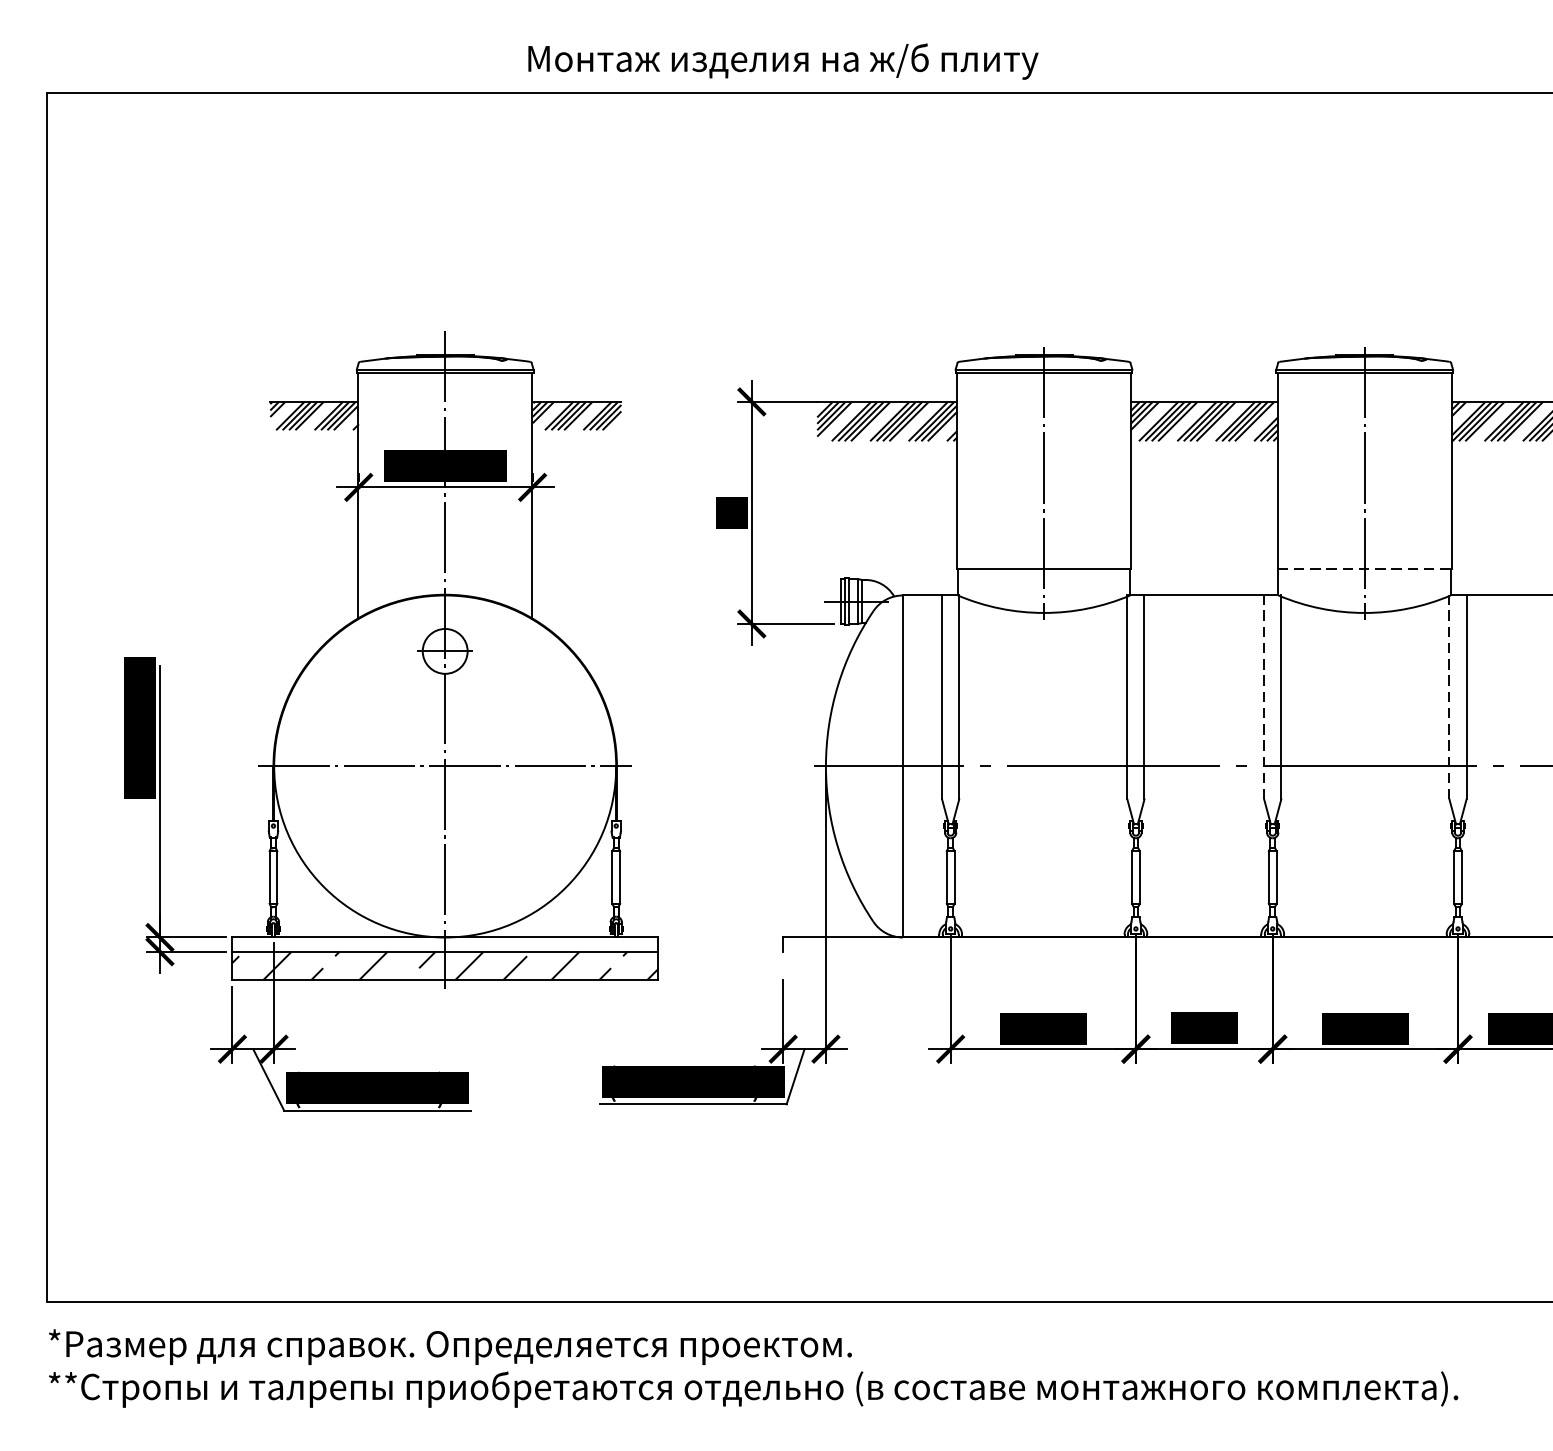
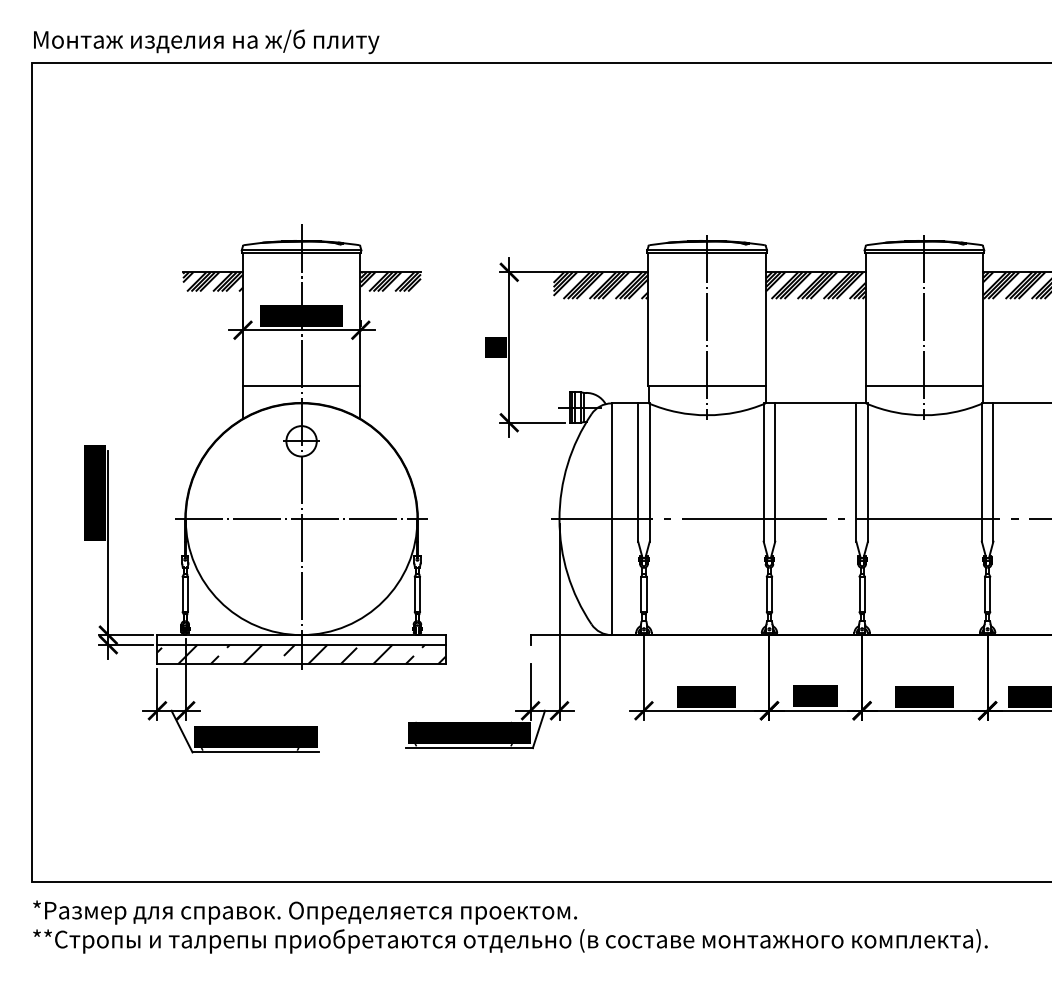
text: (783, 61) -> (206, 41), moved
line: (445, 569) -> (301, 385), added
line: (1364, 569) -> (924, 385), dashed -> solid
line: (1264, 697) -> (856, 472), dashed -> solid
line: (1448, 697) -> (981, 472), dashed -> solid

